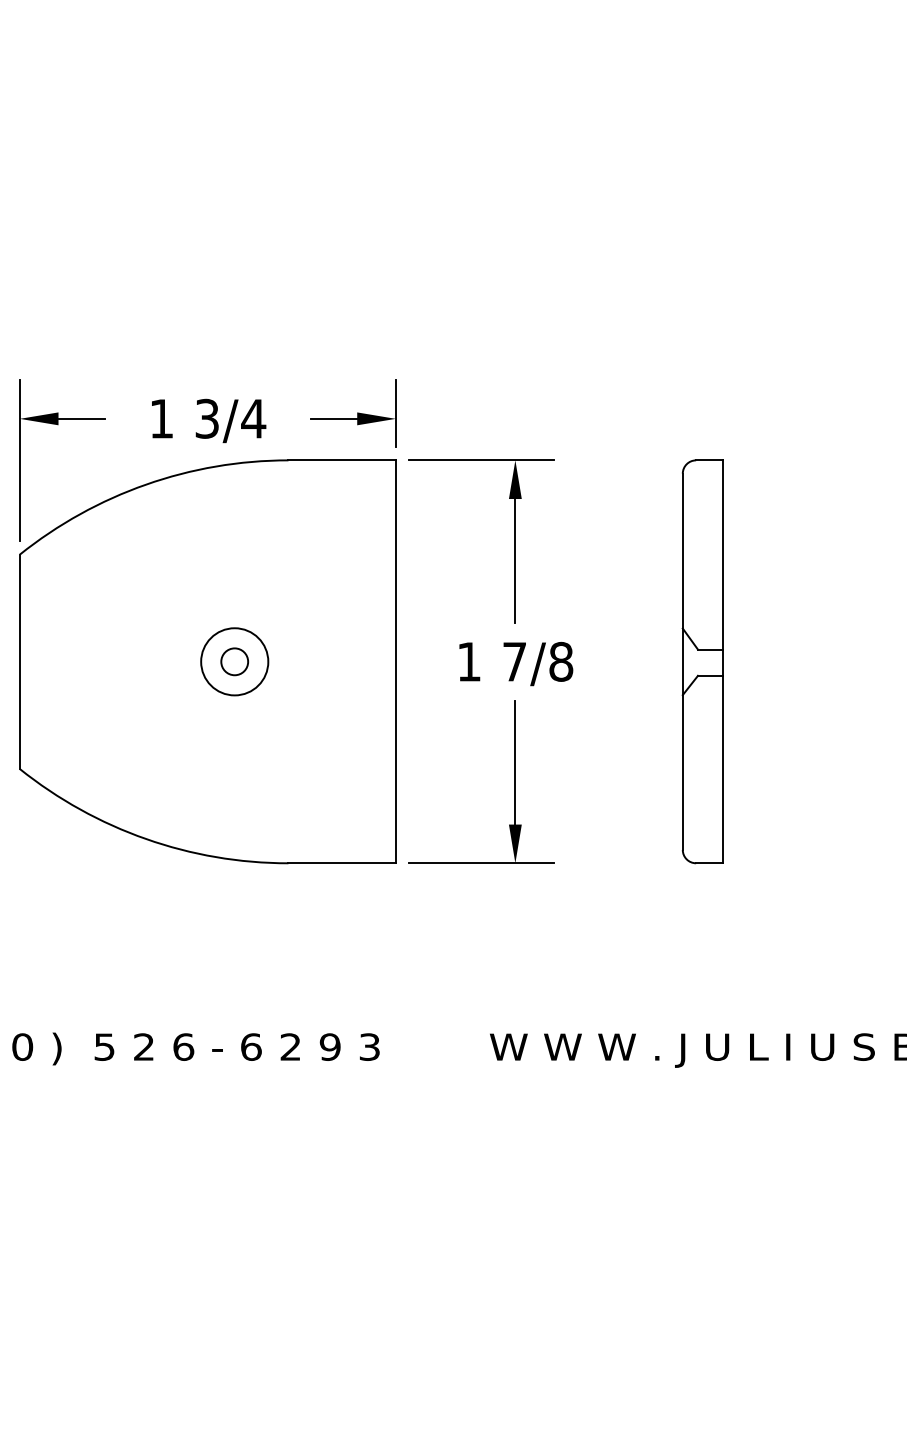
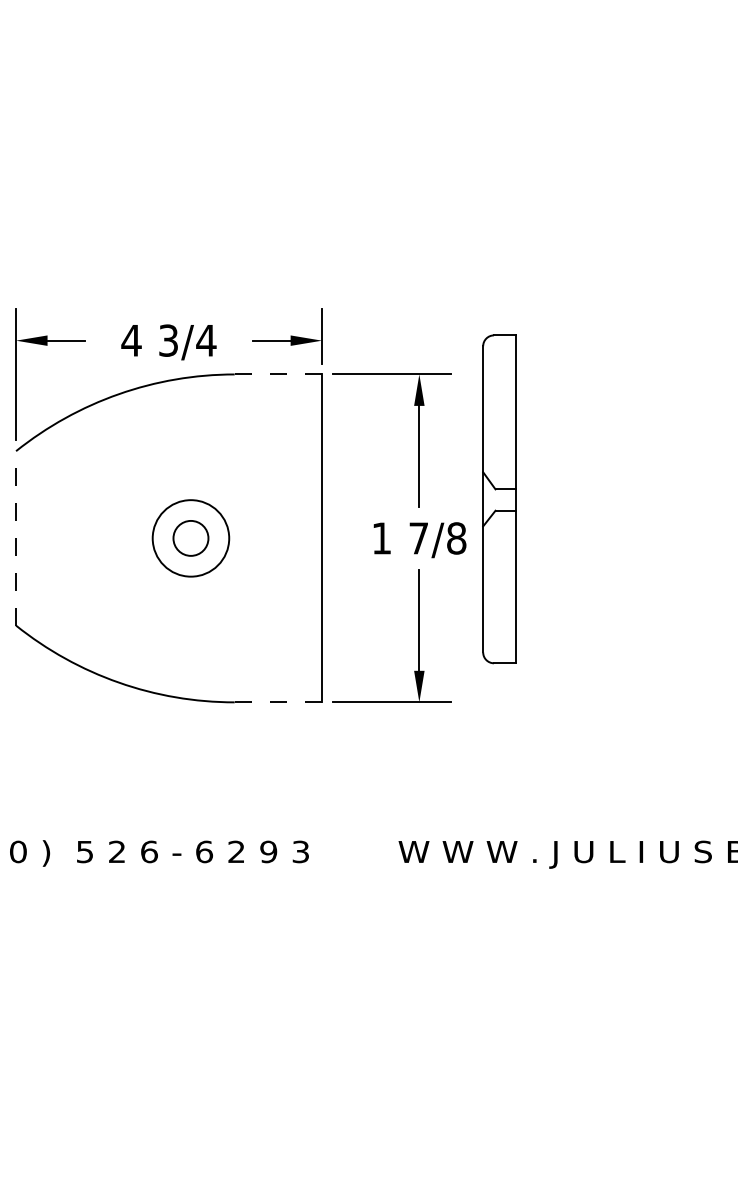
text: (161, 418) -> (131, 340), 1 -> 4
line: (342, 460) -> (278, 374), solid -> dashed
line: (19, 661) -> (15, 538), solid -> dashed
circle: (234, 661) -> (190, 538), size x1.4
circle: (234, 661) -> (190, 538), size x1.6
part: (702, 661) -> (499, 499), moved
line: (342, 863) -> (278, 702), solid -> dashed

